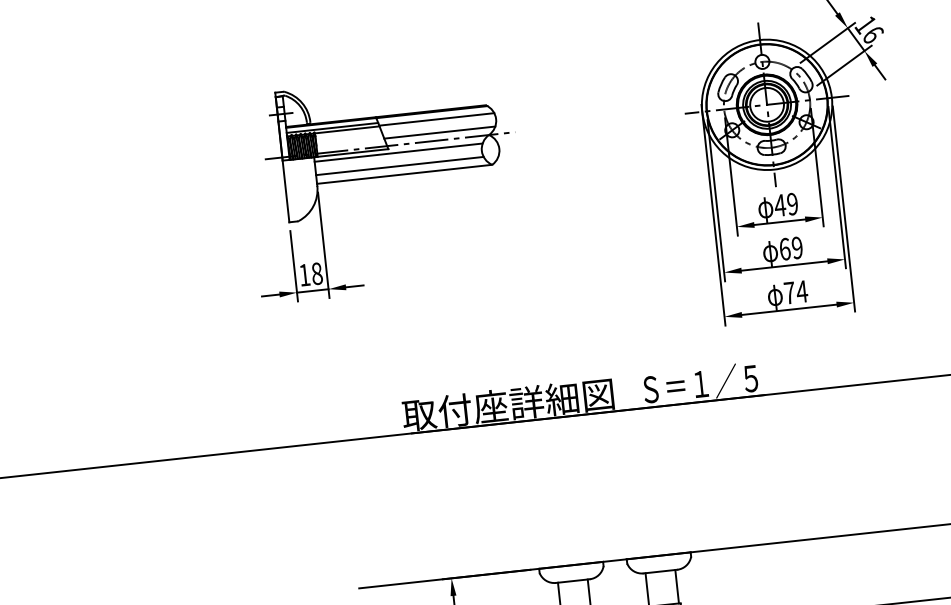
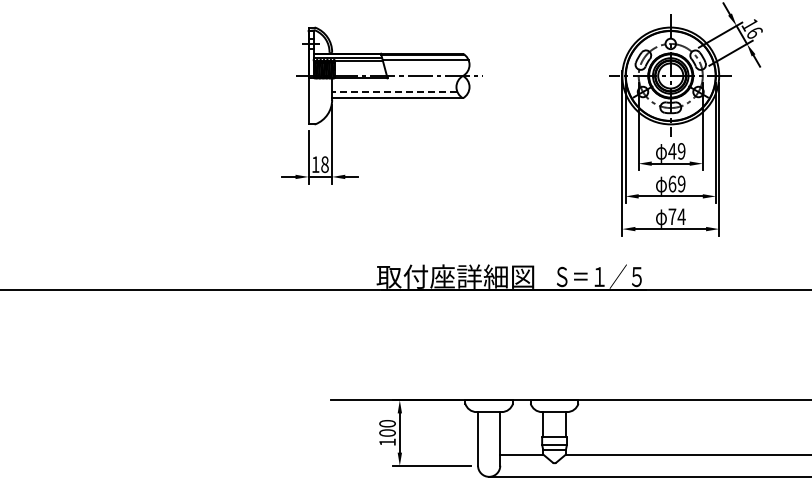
line: (439, 133) -> (426, 70), removed
line: (398, 152) -> (394, 81), removed
line: (399, 165) -> (394, 91), solid -> dashed

